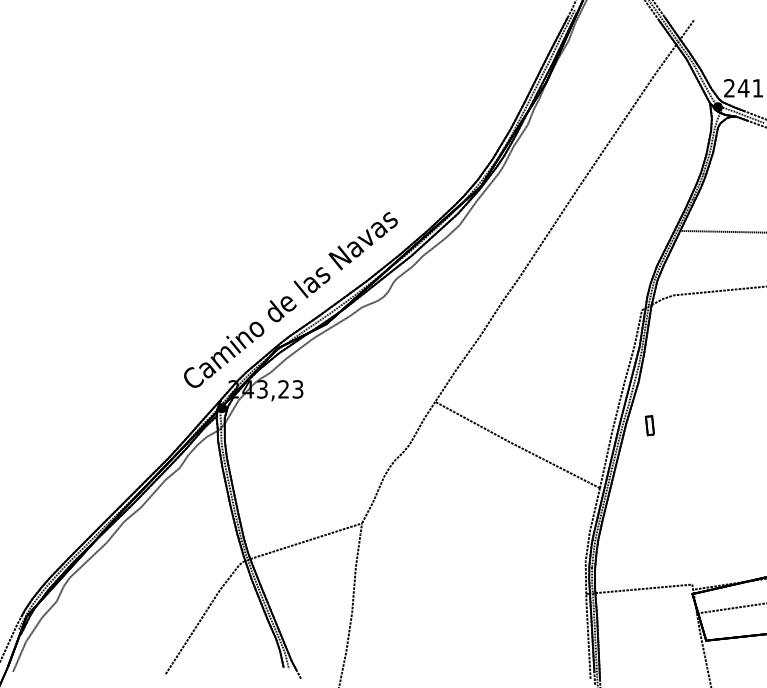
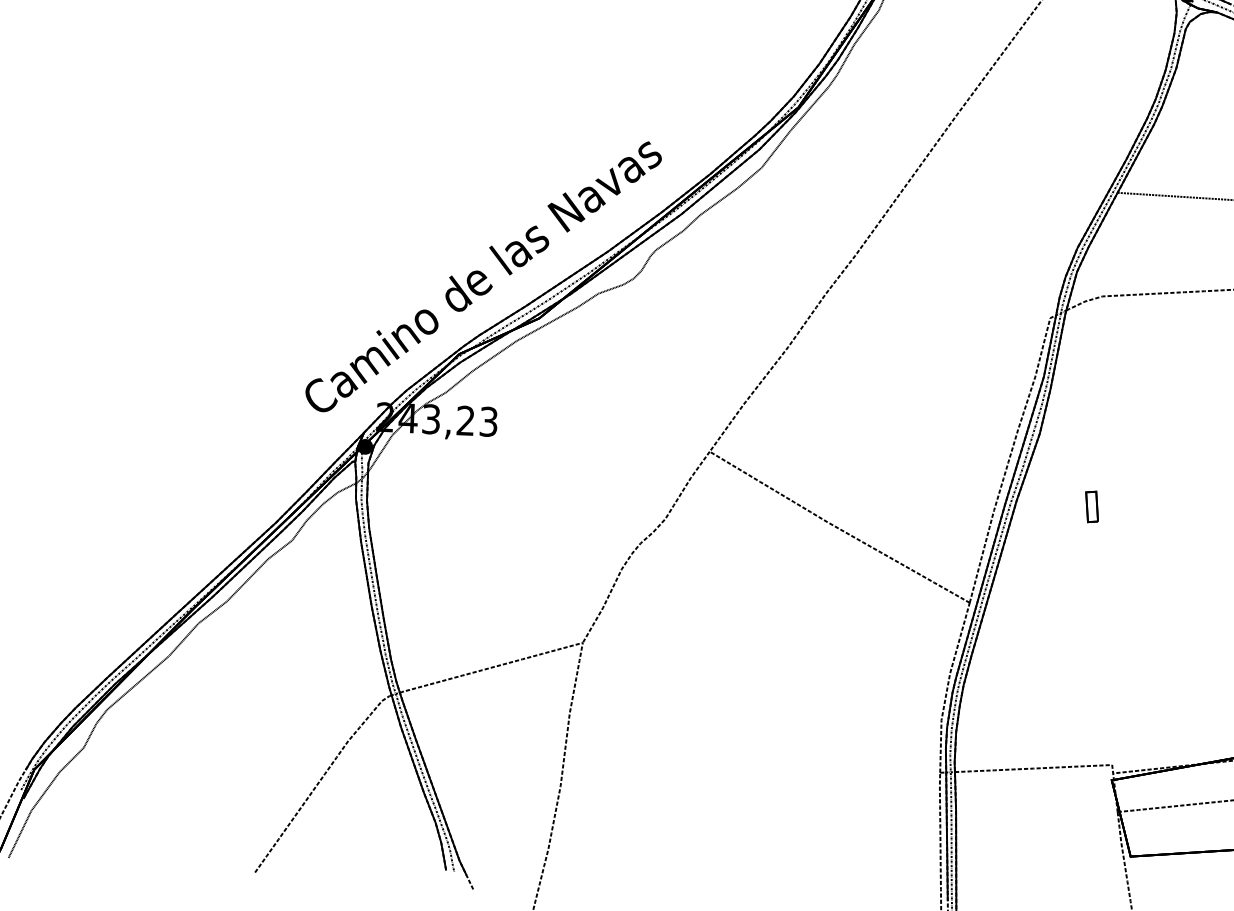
part: (649, 425) -> (1091, 506), moved

